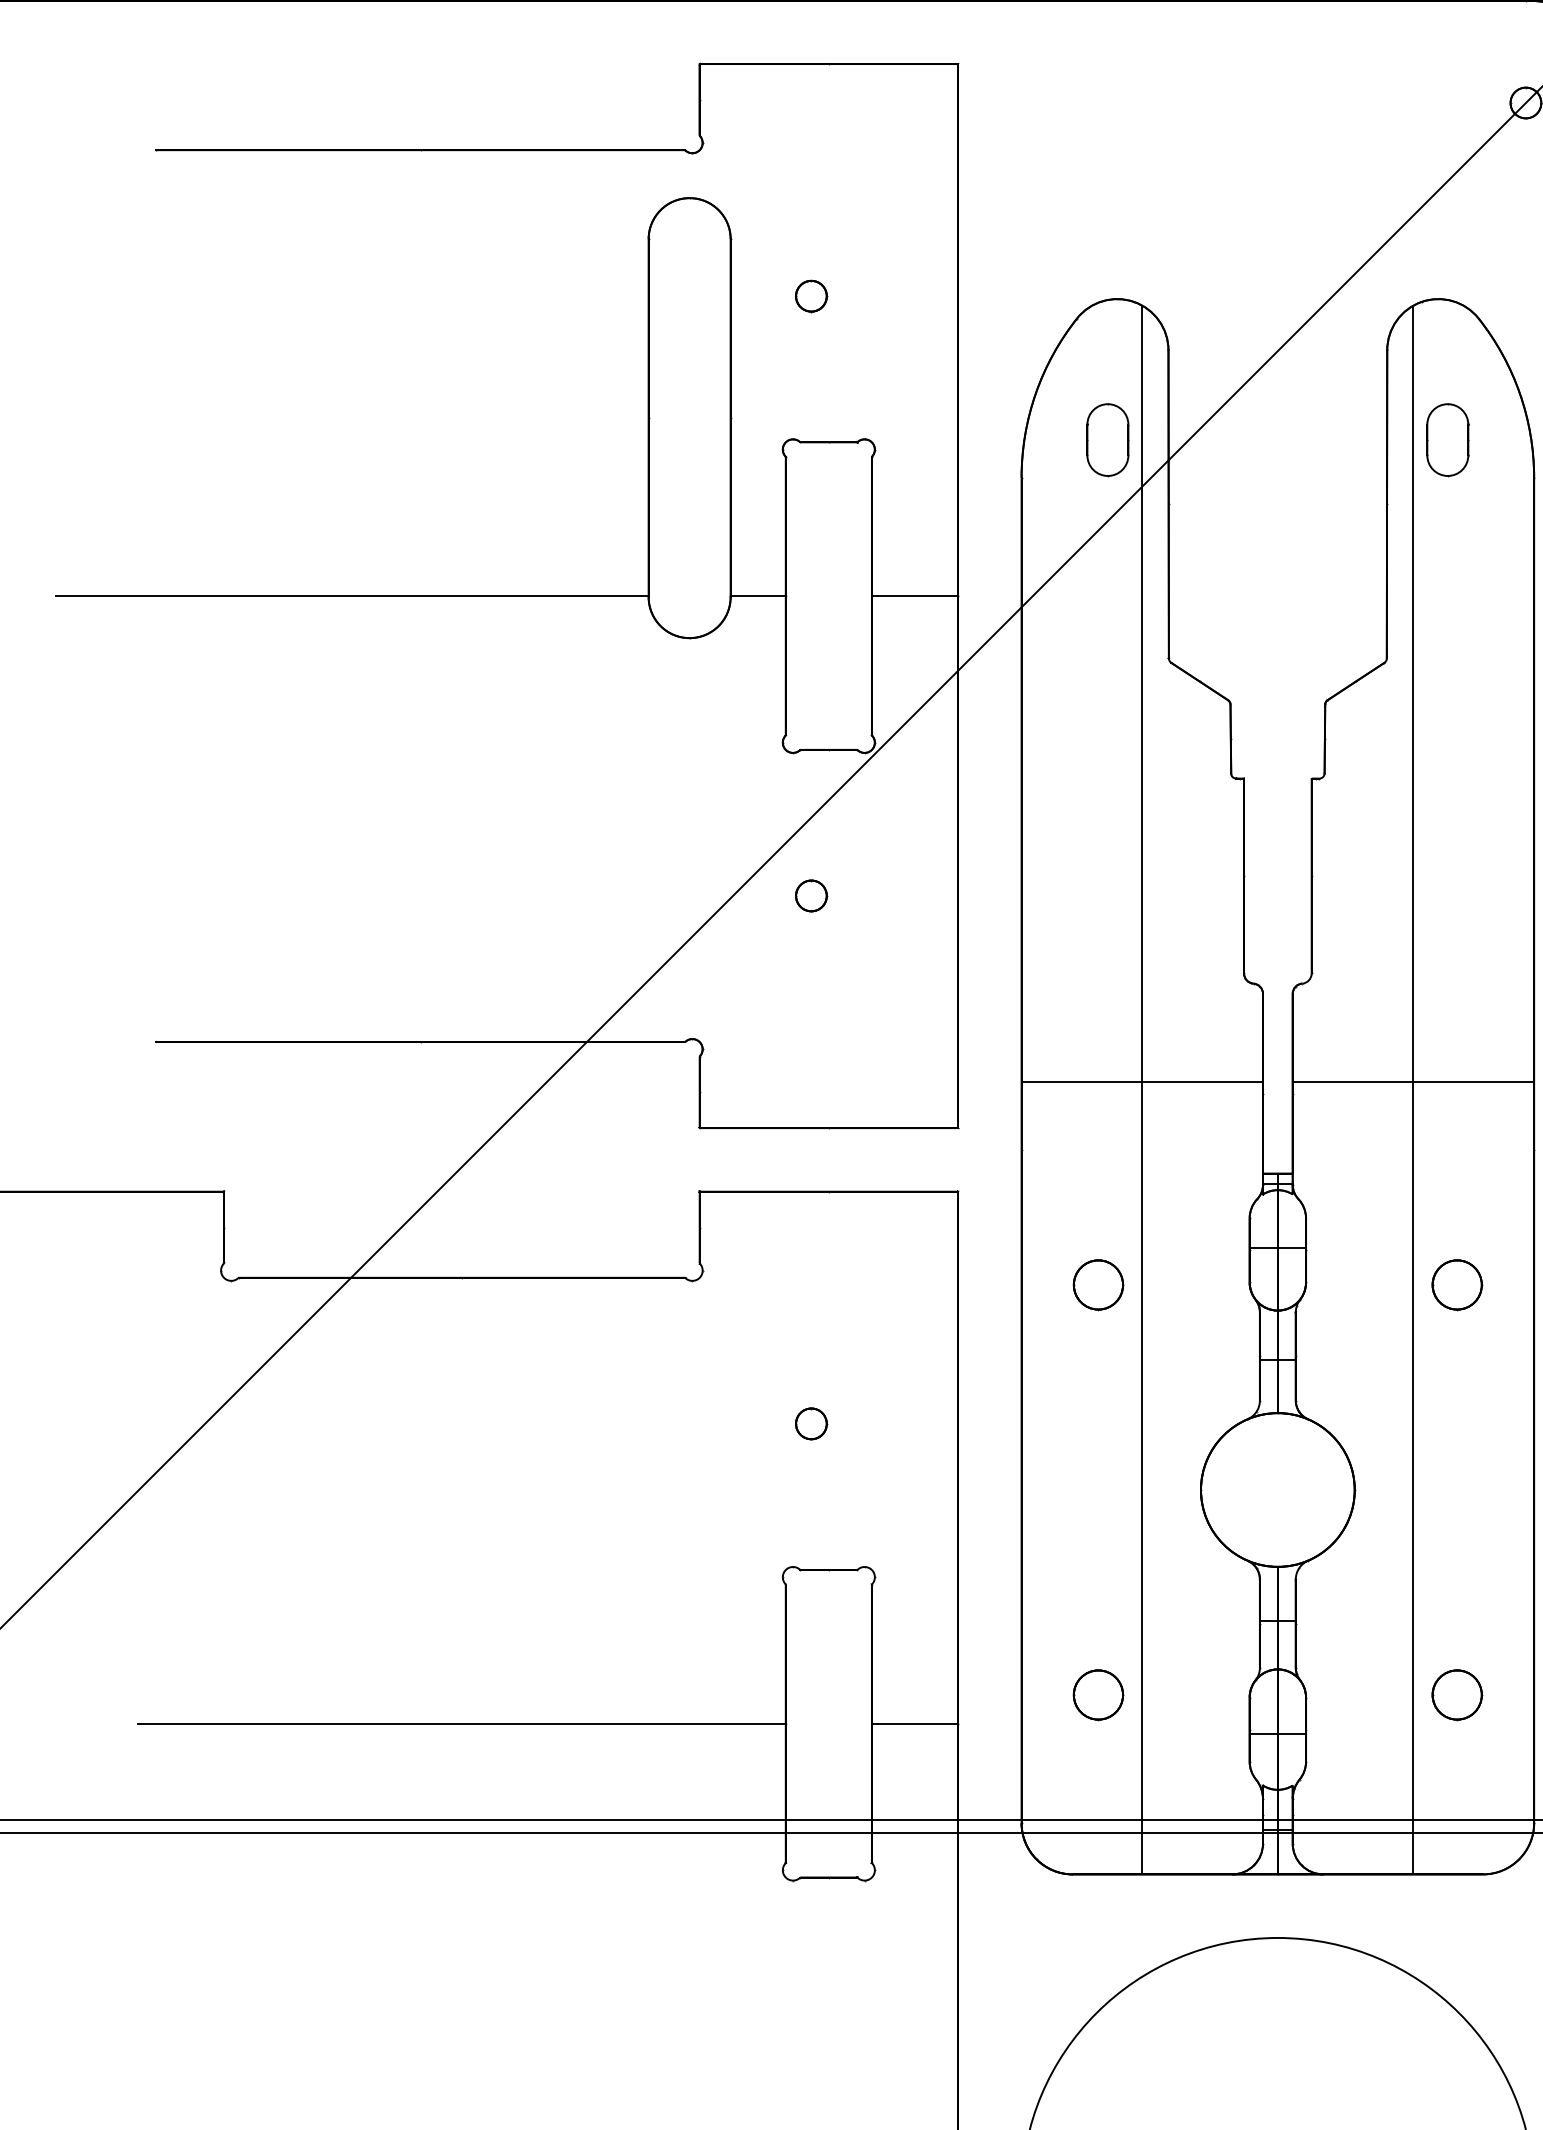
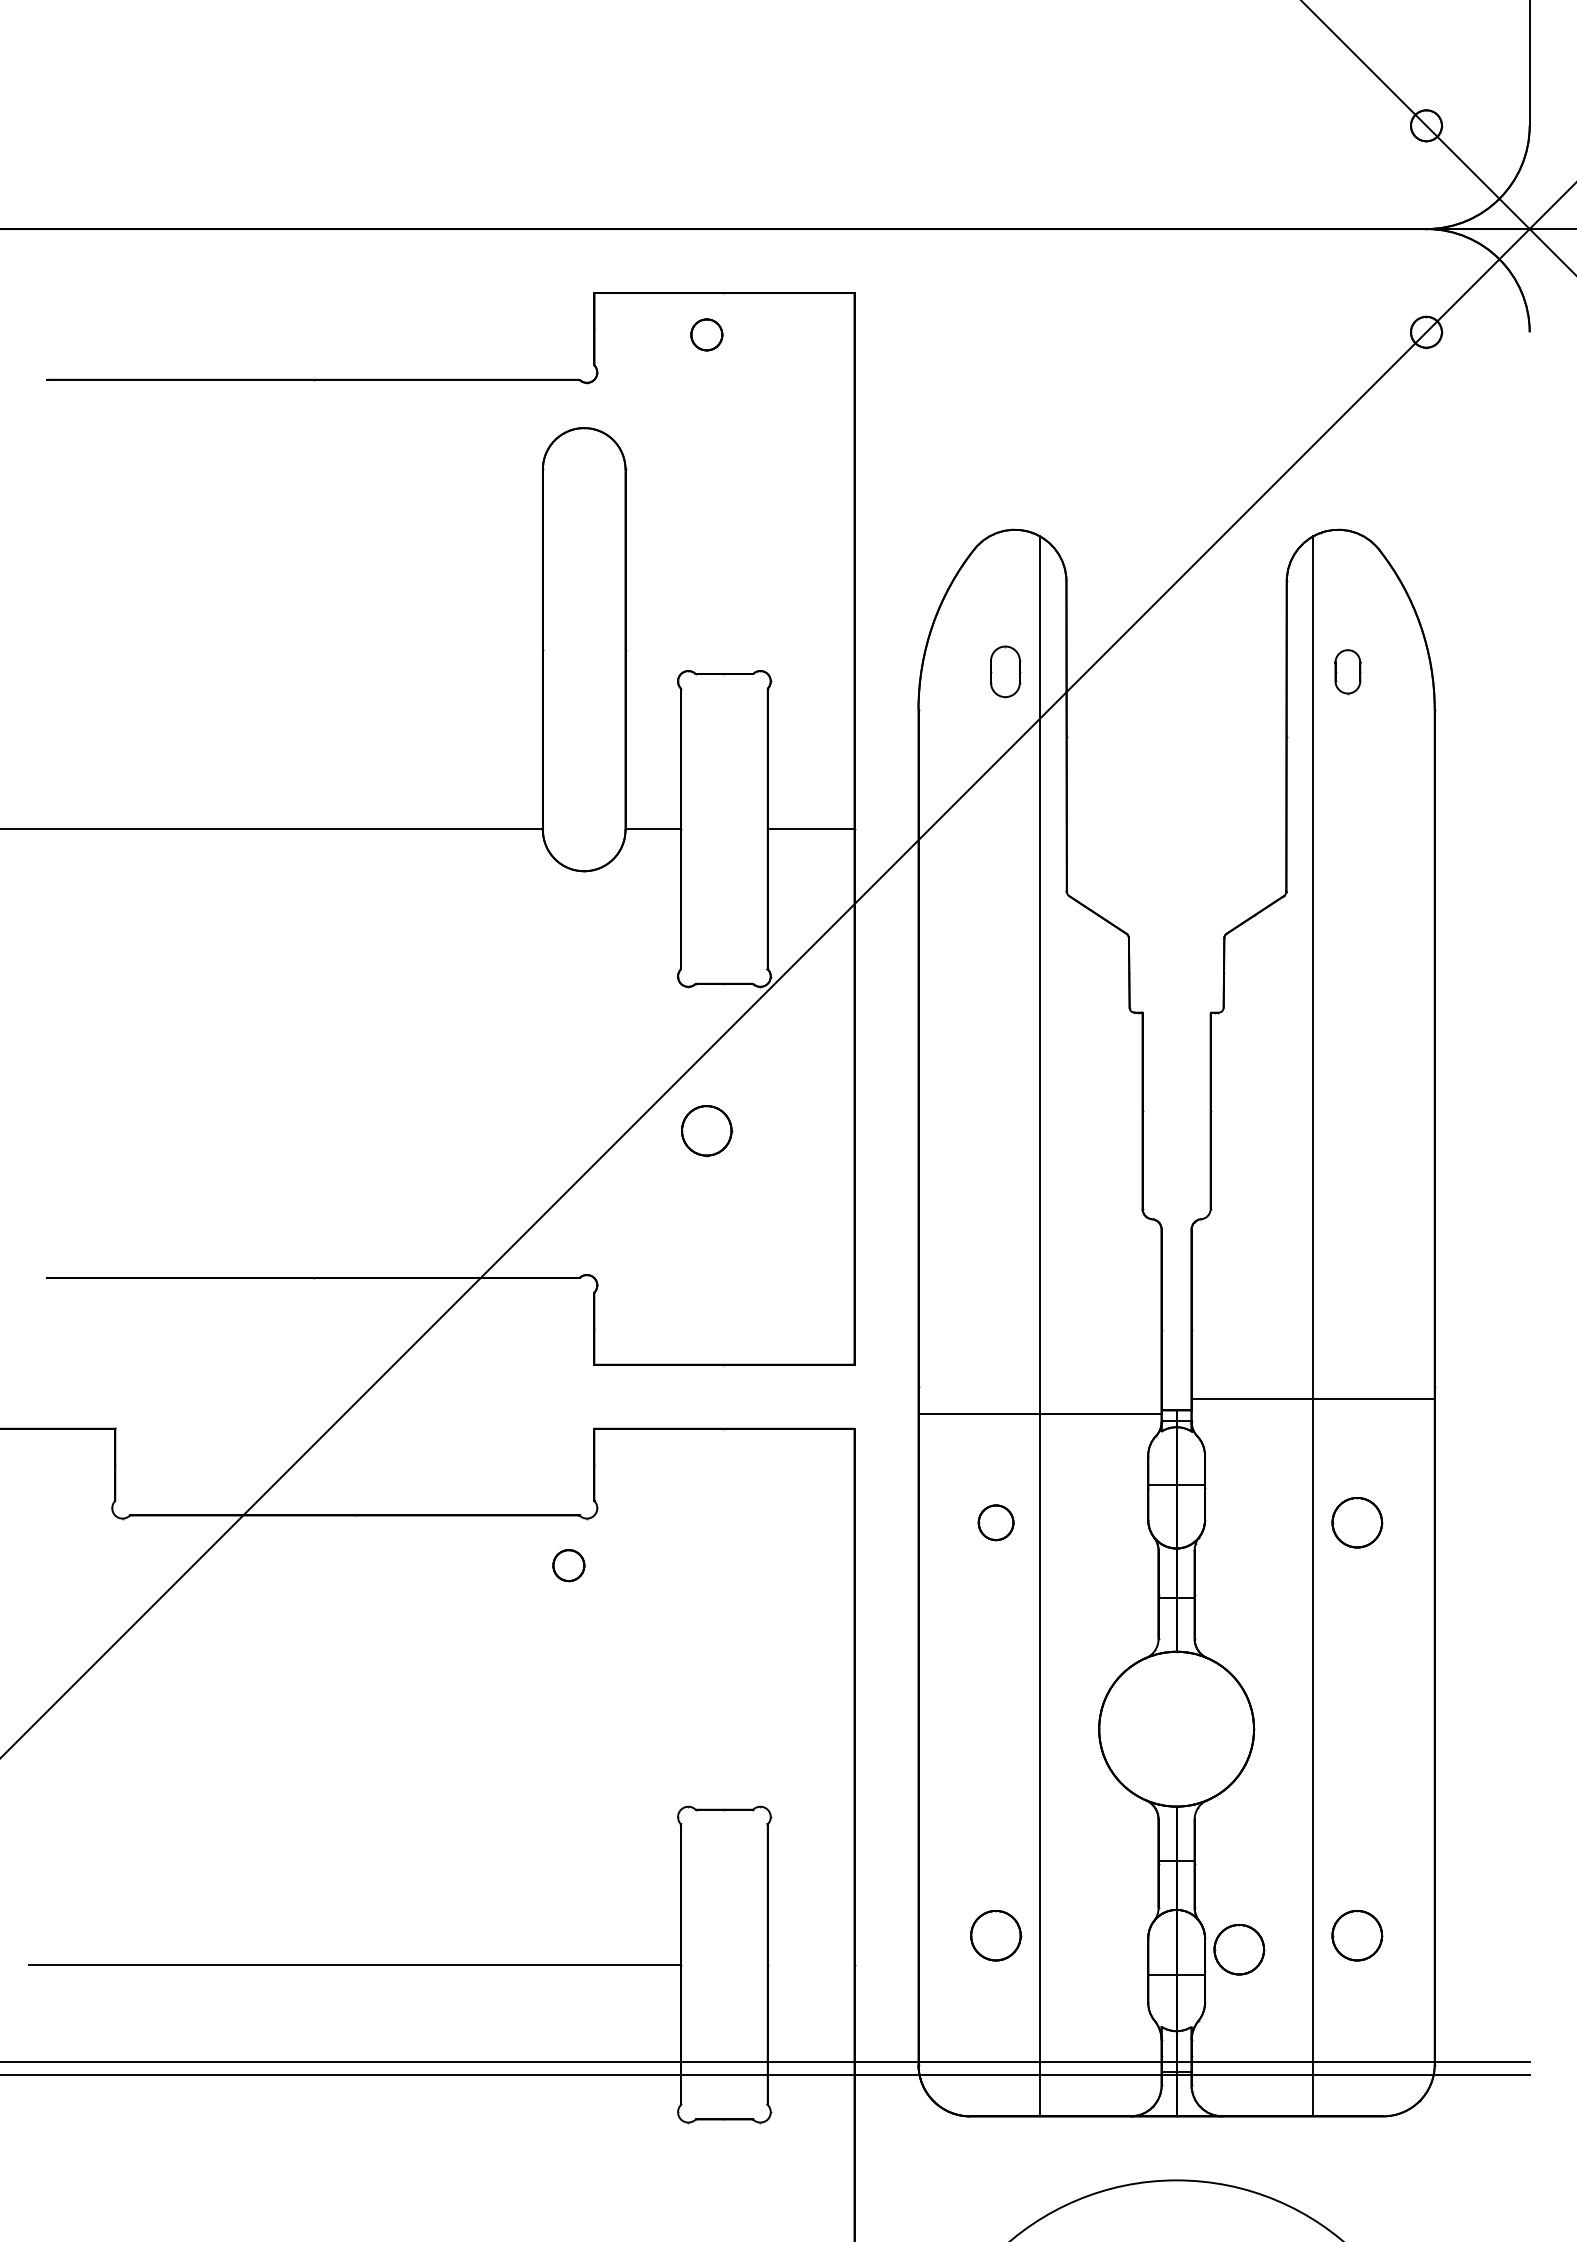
part: (811, 295) -> (706, 334), moved
part: (1107, 439) -> (1005, 671), size x0.7
part: (1447, 439) -> (1347, 671), size x0.6
part: (811, 895) -> (706, 1130), size x1.6
line: (1141, 1082) -> (1039, 1413), moved
line: (1412, 1082) -> (1312, 1398), moved
part: (1099, 1284) -> (996, 1522), size x0.7
part: (811, 1423) -> (568, 1565), moved
part: (1340, 1708) -> (1239, 1949), added
line: (914, 1723) -> (810, 1964), removed

